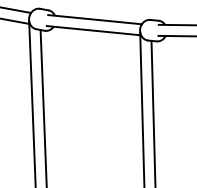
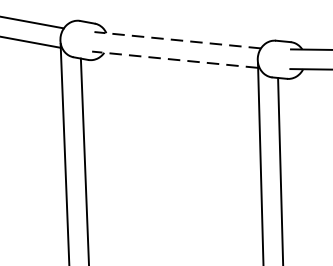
line: (94, 19) -> (176, 39), solid -> dashed
line: (93, 30) -> (174, 59), solid -> dashed

